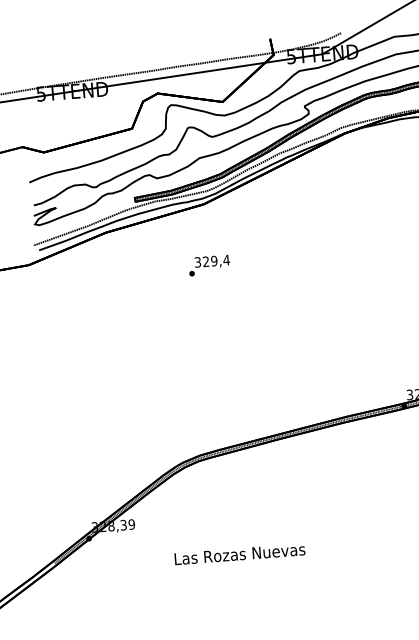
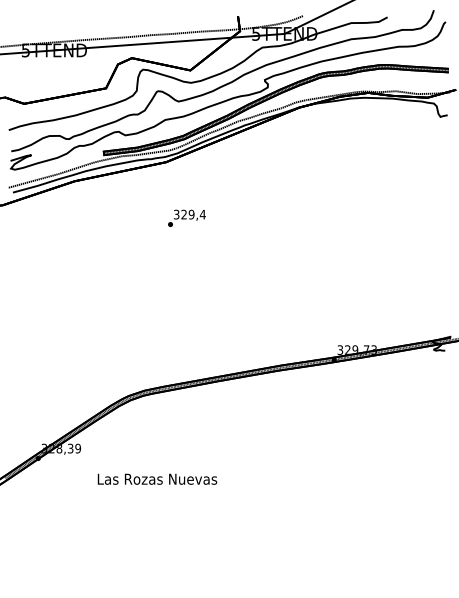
text: (208, 264) -> (186, 217), moved
text: (239, 553) -> (157, 478), moved

